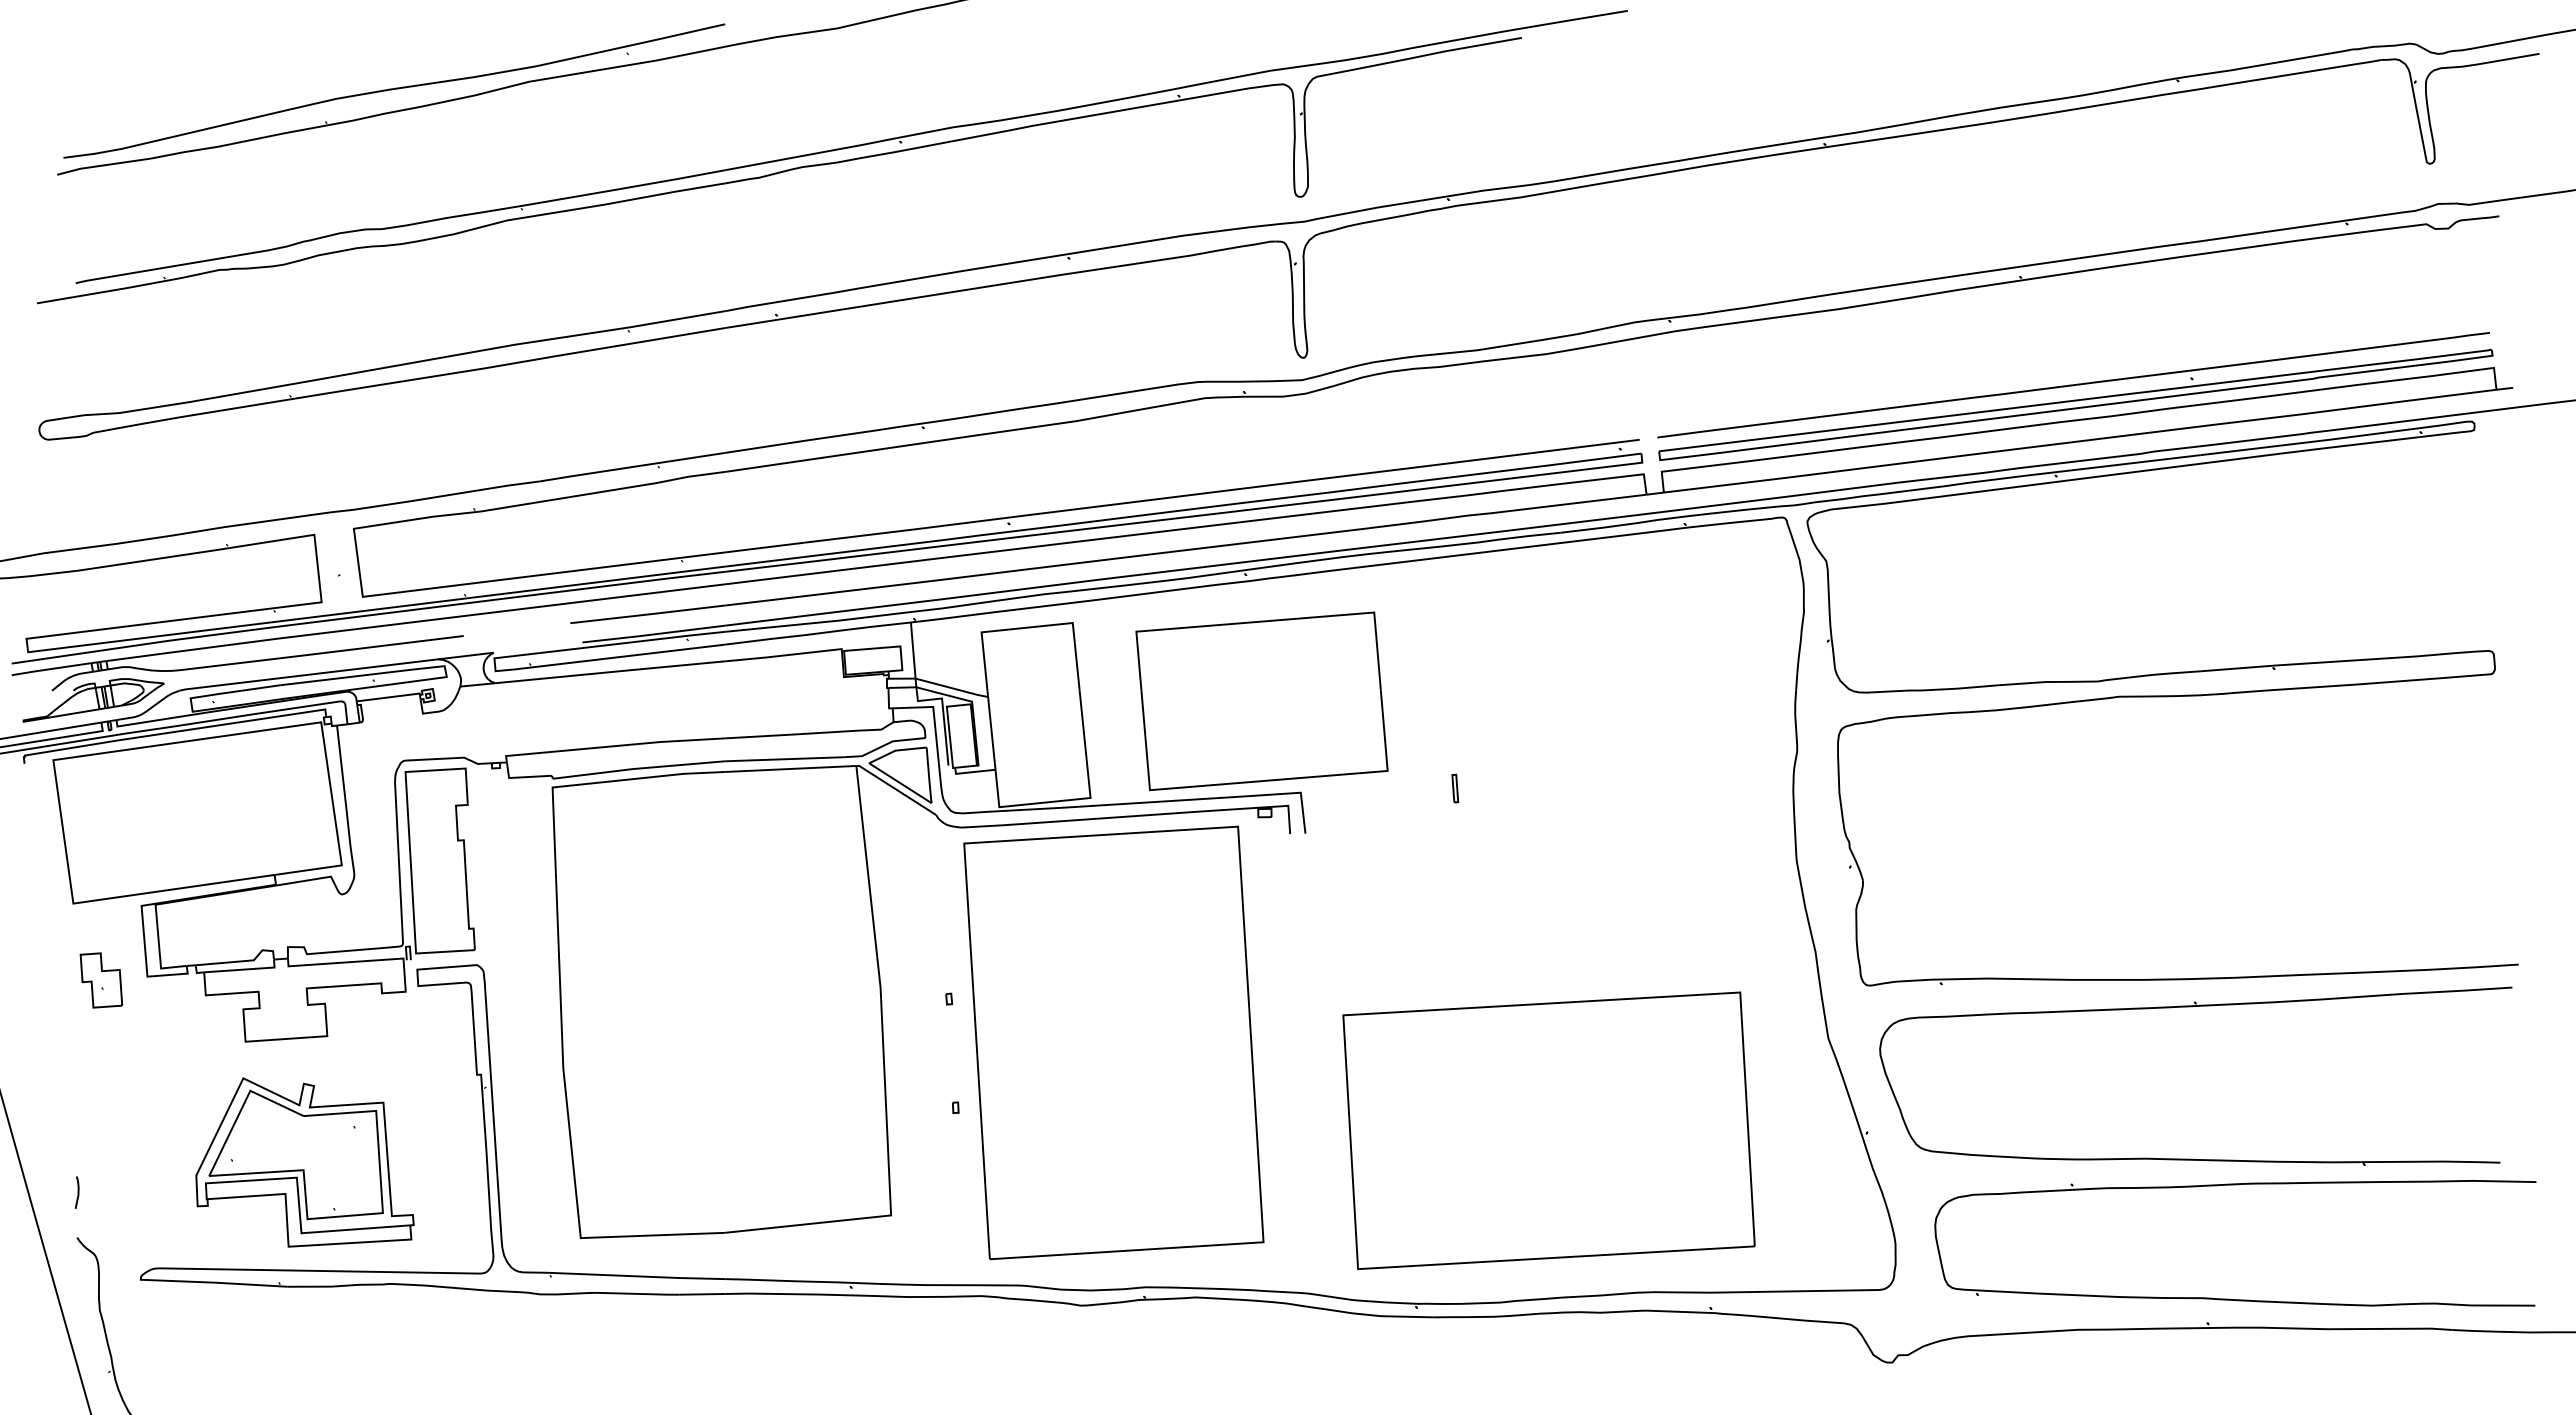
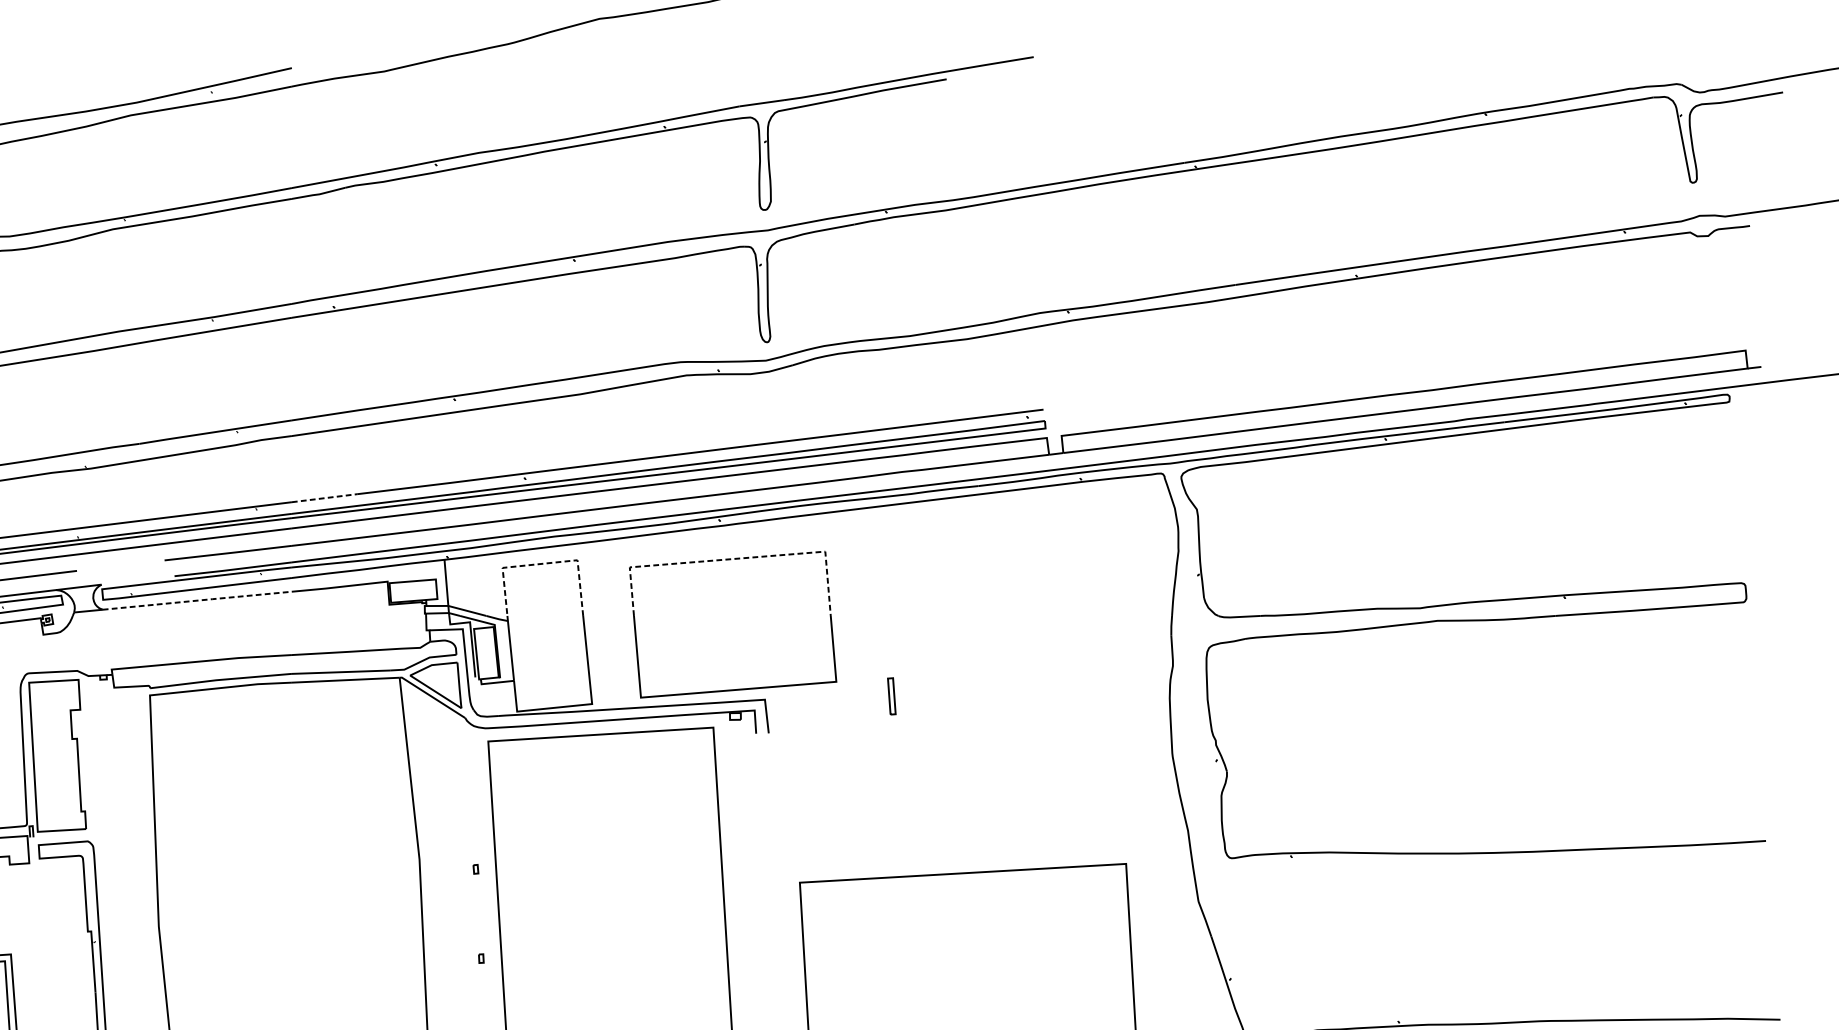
part: (2075, 396) -> (1401, 374), removed
line: (765, 547) -> (324, 498), solid -> dashed
line: (1264, 621) -> (735, 558), solid -> dashed
line: (1032, 627) -> (544, 563), solid -> dashed
line: (611, 672) -> (198, 600), solid -> dashed
part: (1455, 788) -> (892, 696), size x1.6
part: (2192, 1007) -> (1497, 876), removed

